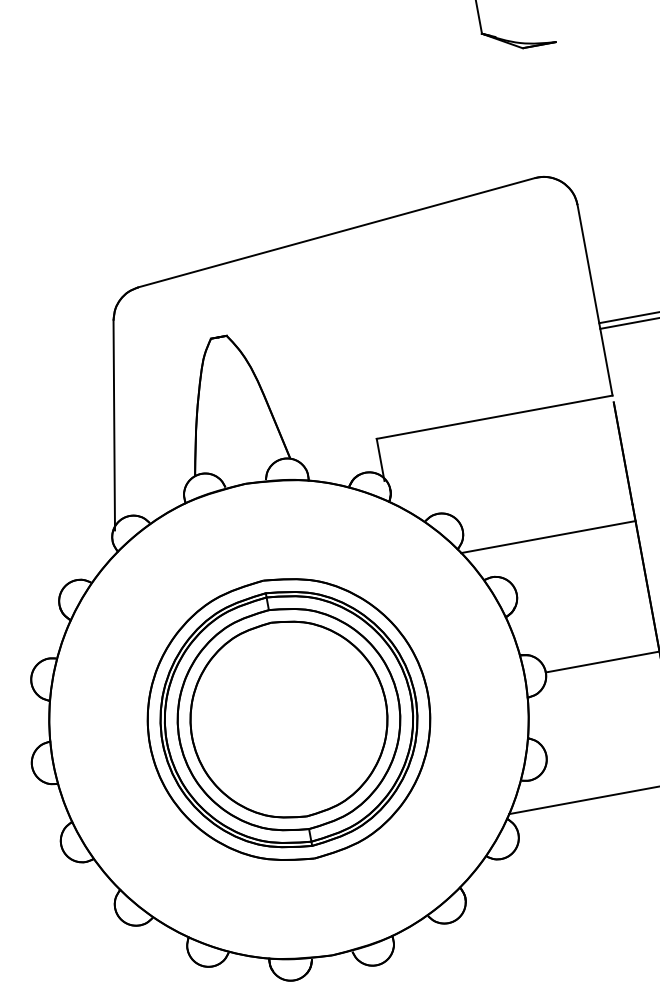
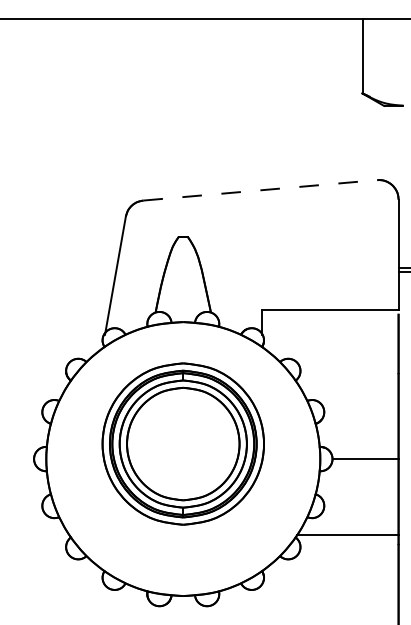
line: (337, 232) -> (260, 190), solid -> dashed
line: (547, 537) -> (347, 383), removed
part: (287, 718) -> (182, 443), moved

